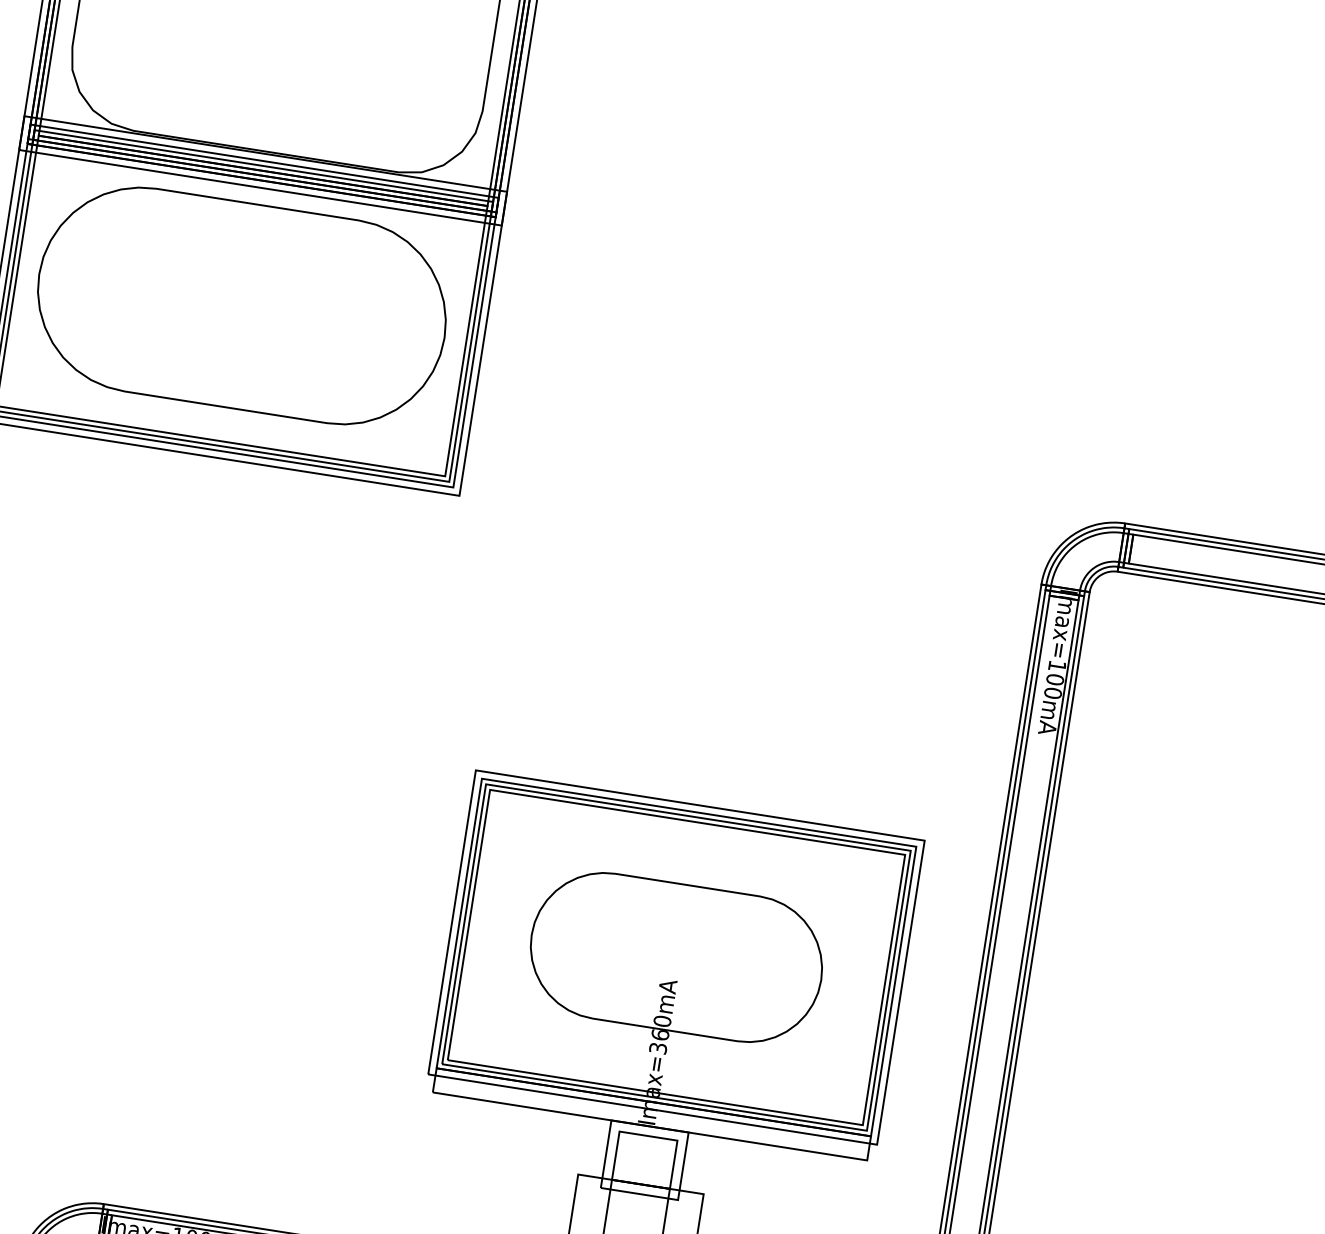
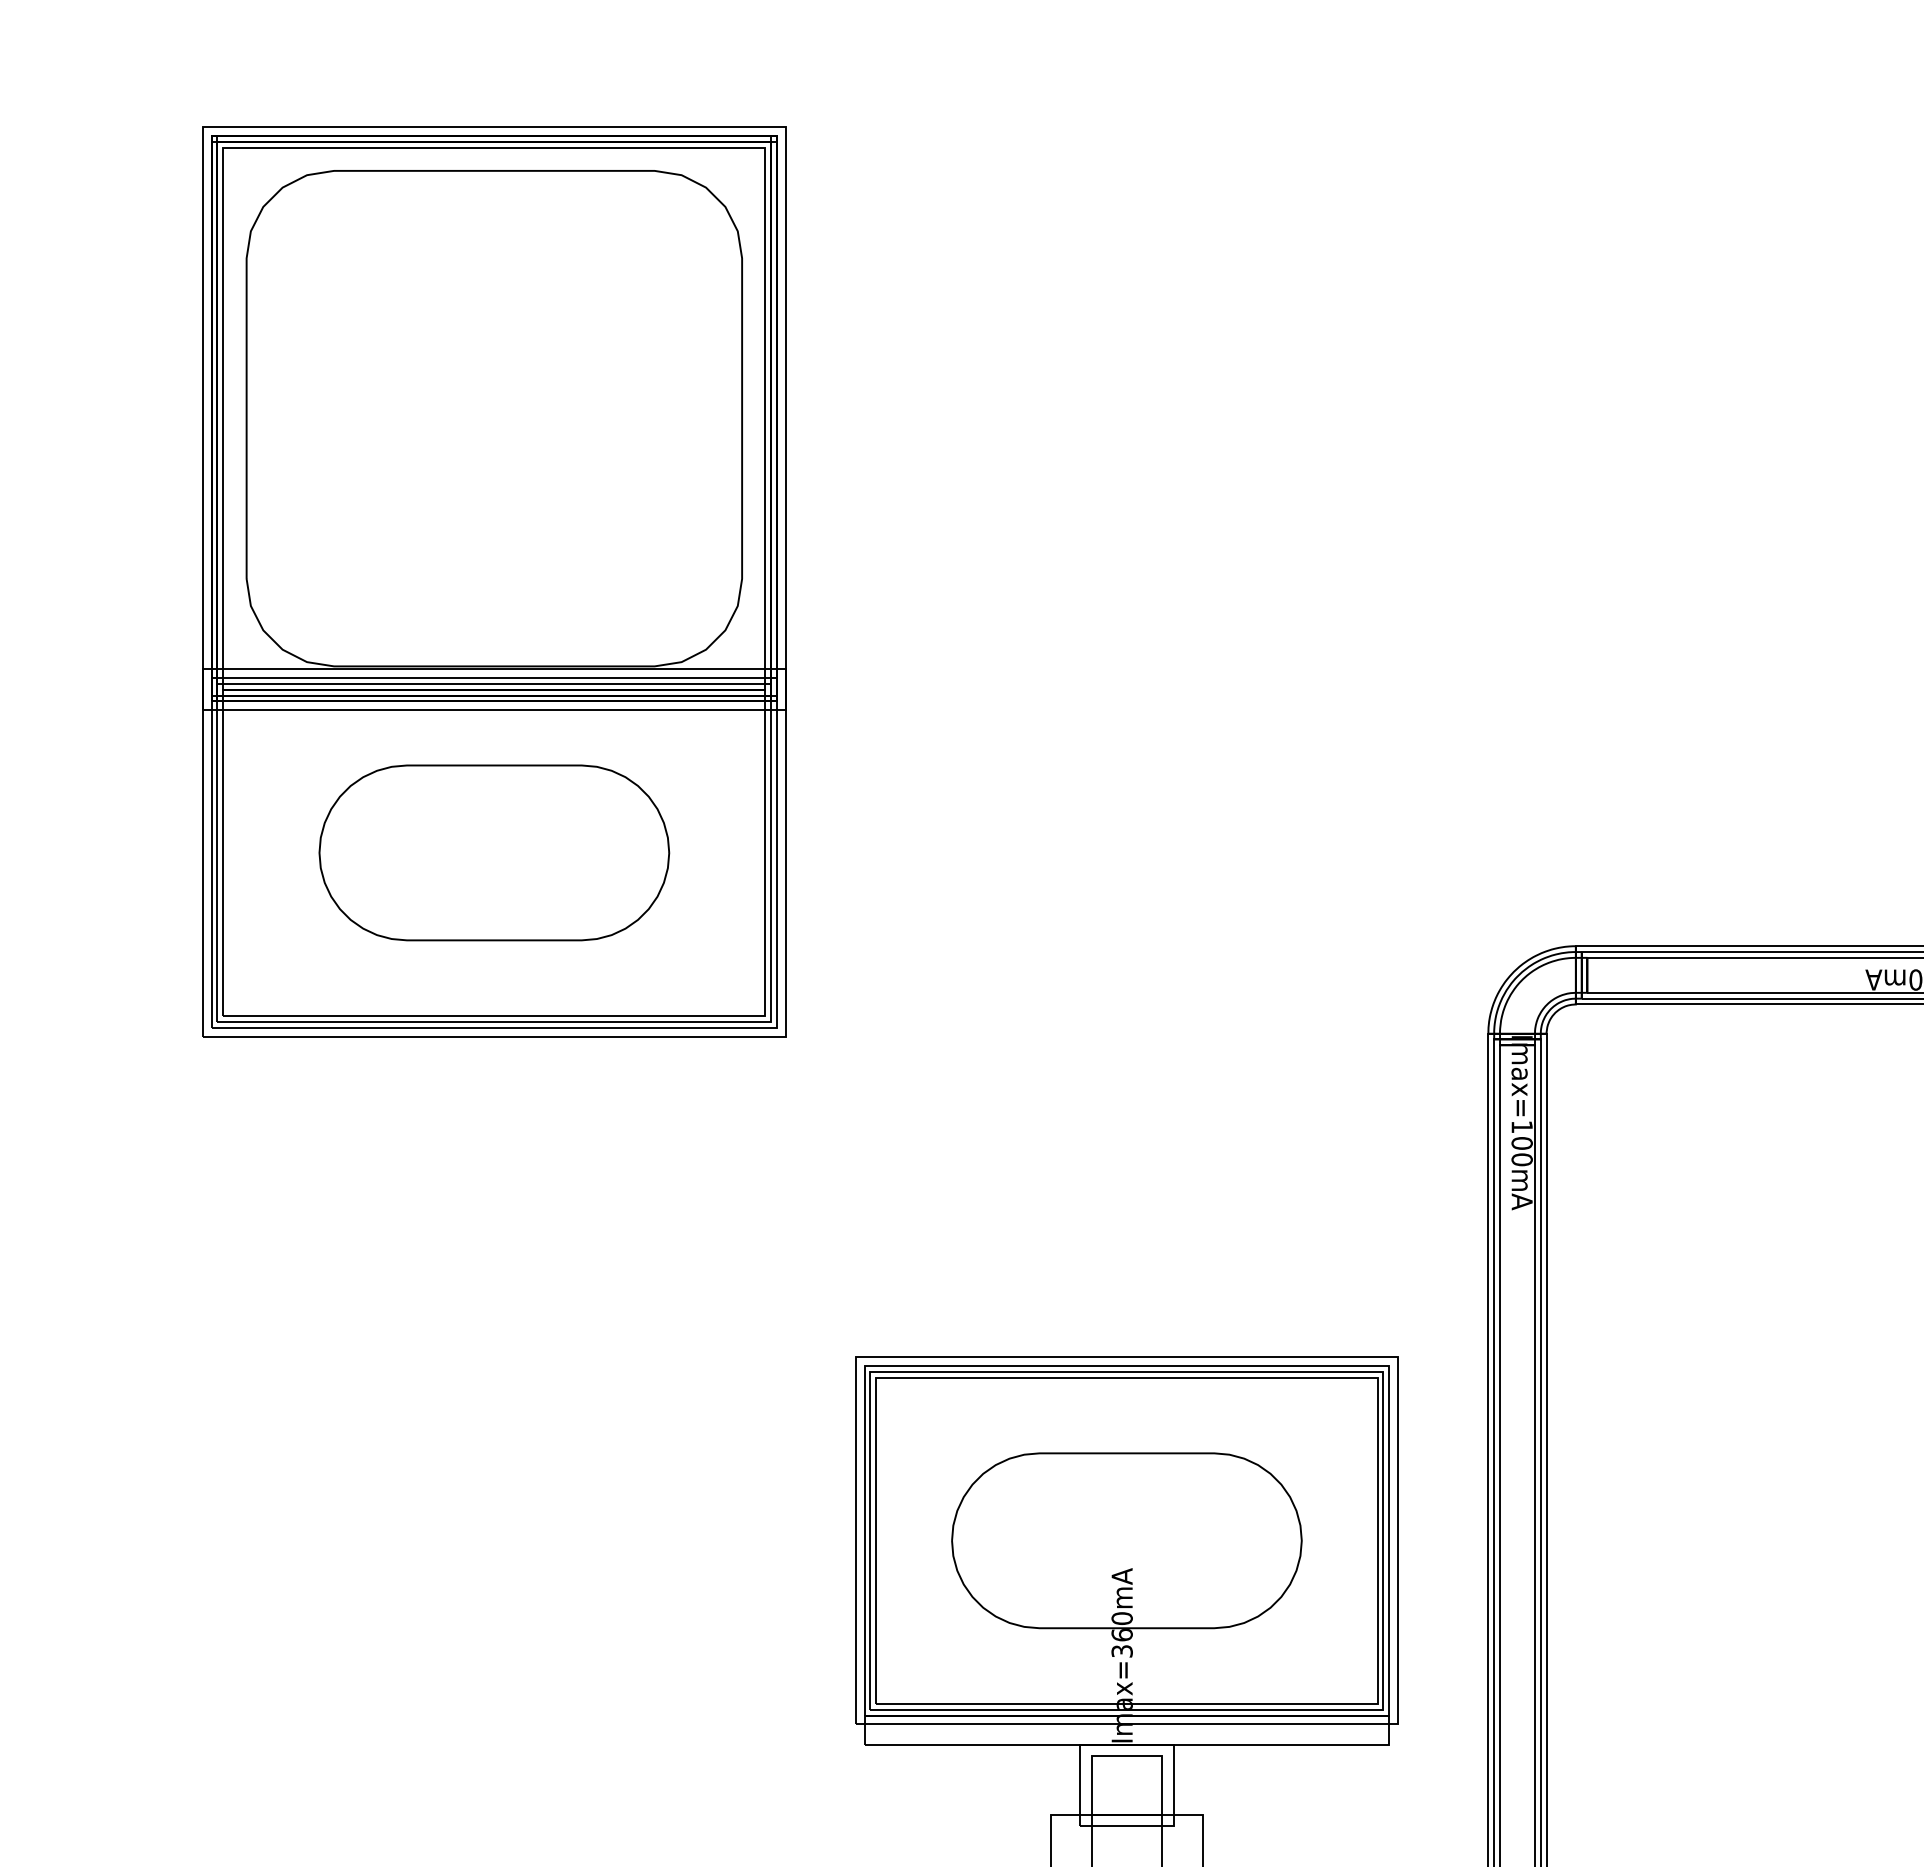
part: (242, 305) -> (494, 852), size x0.71

